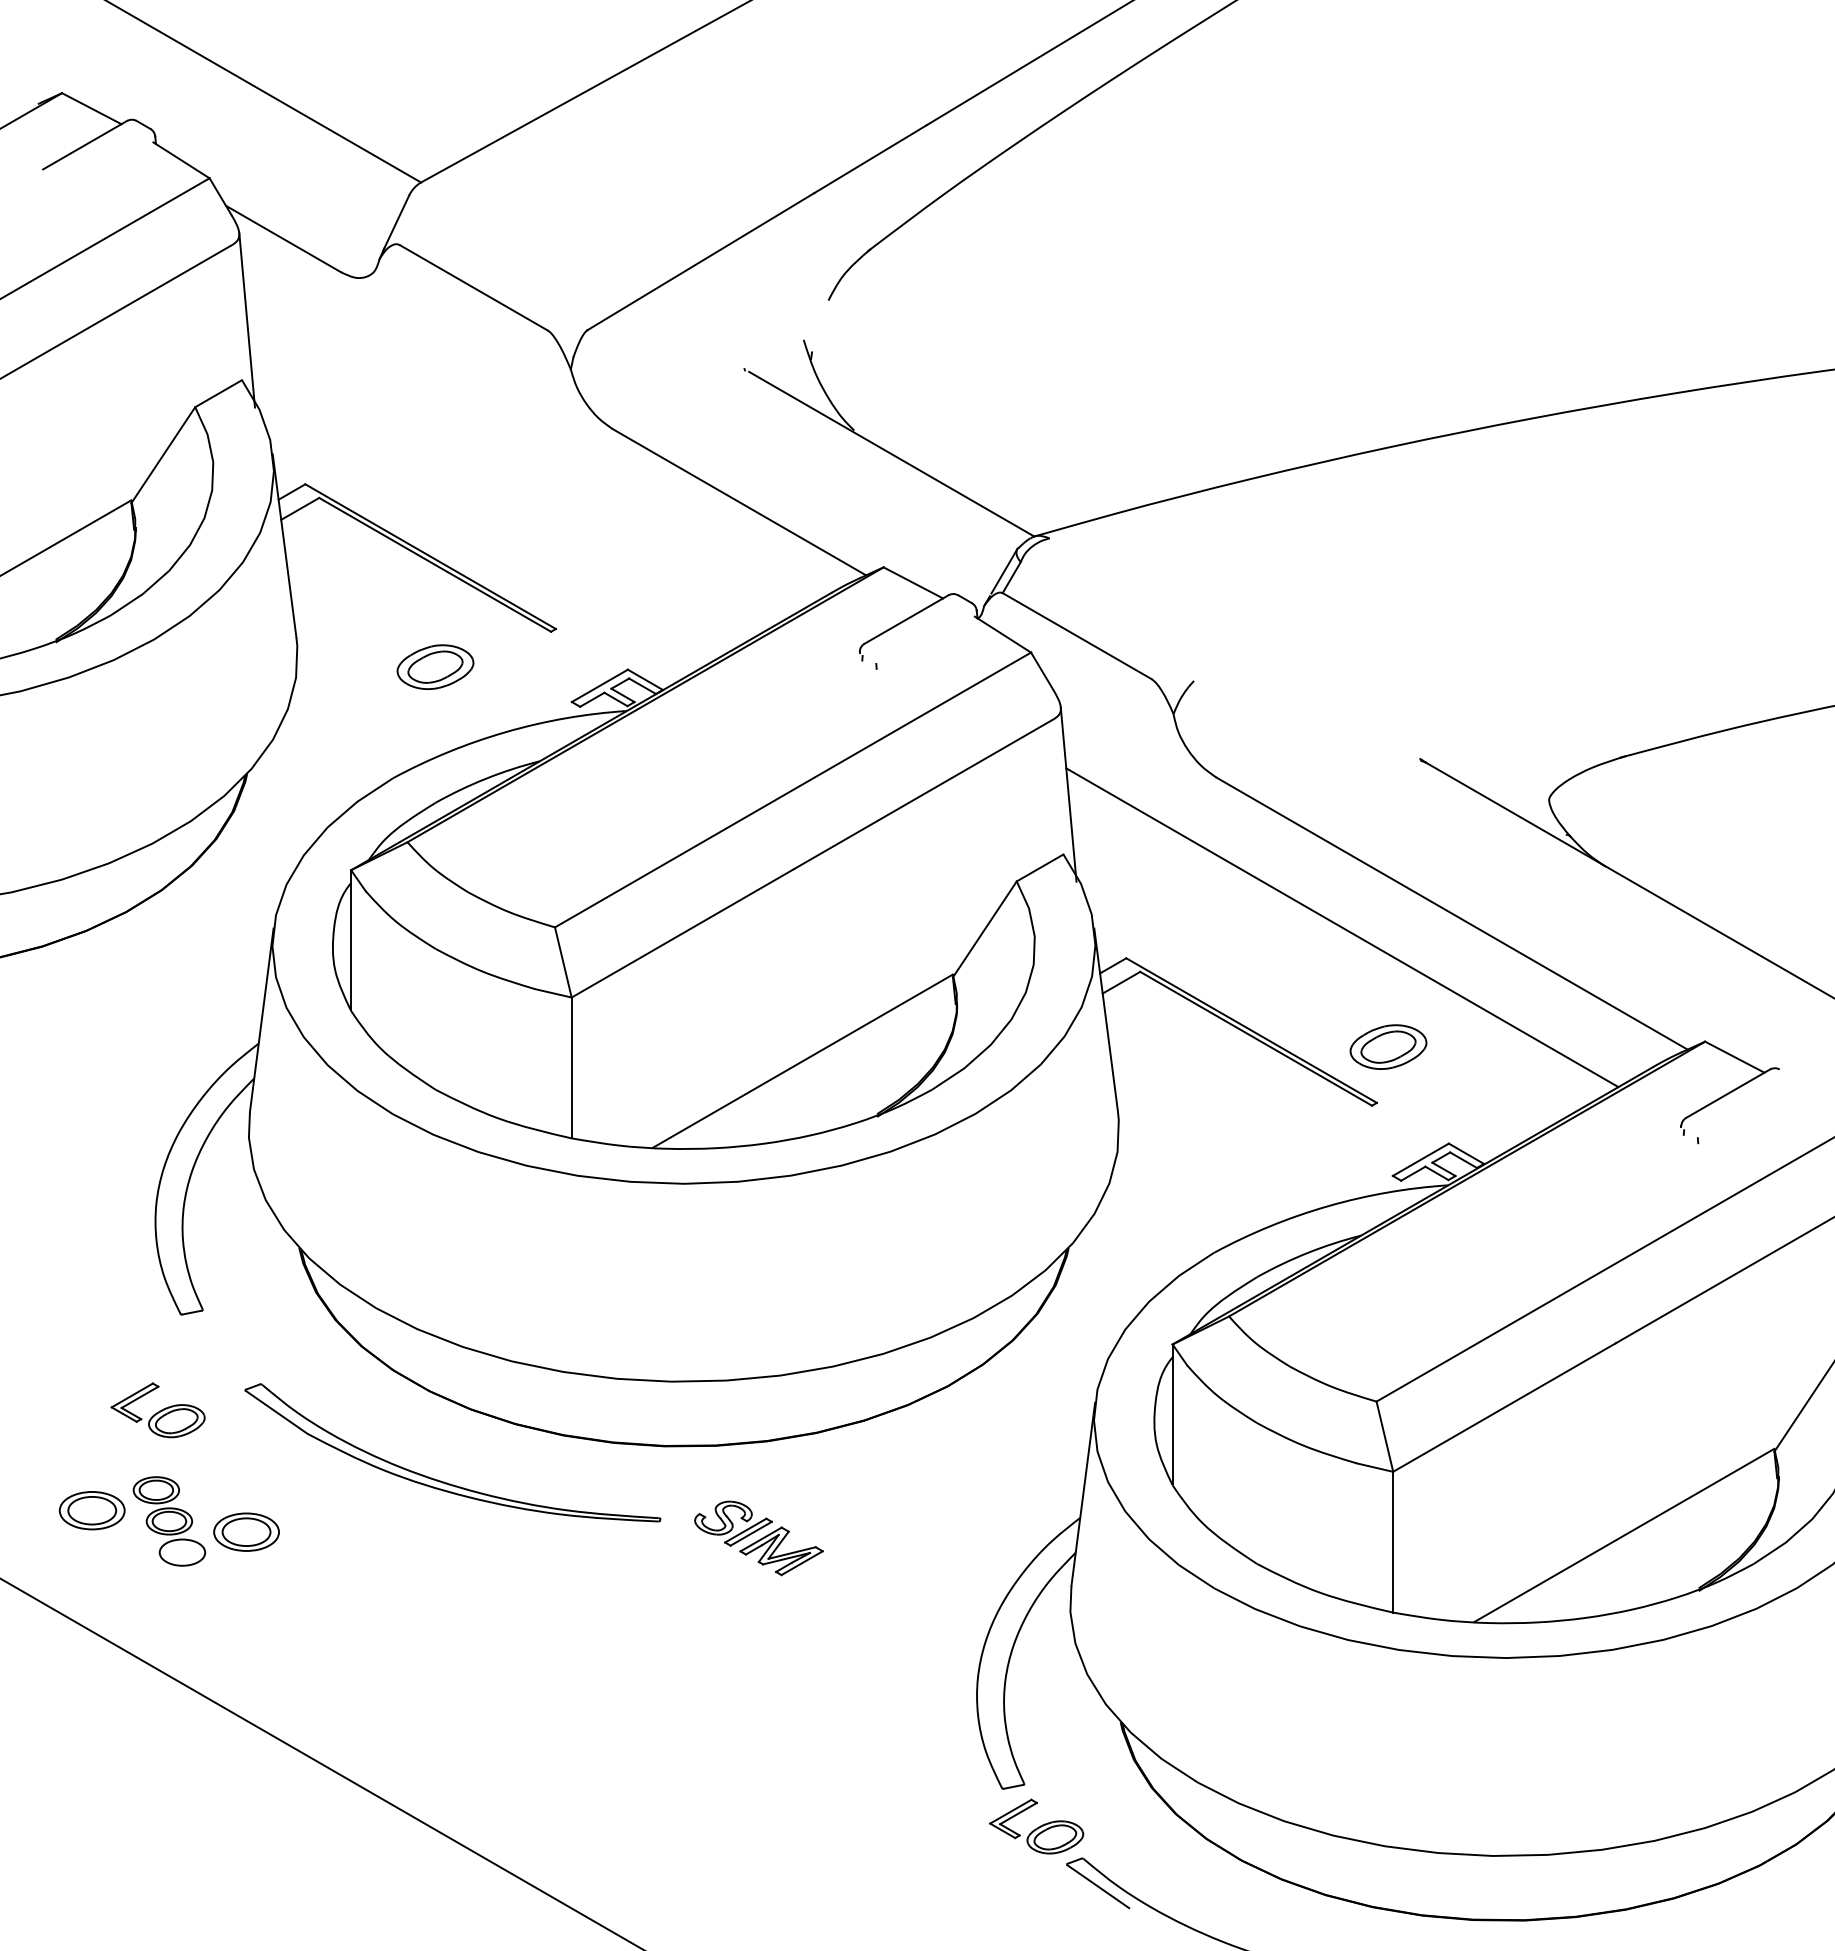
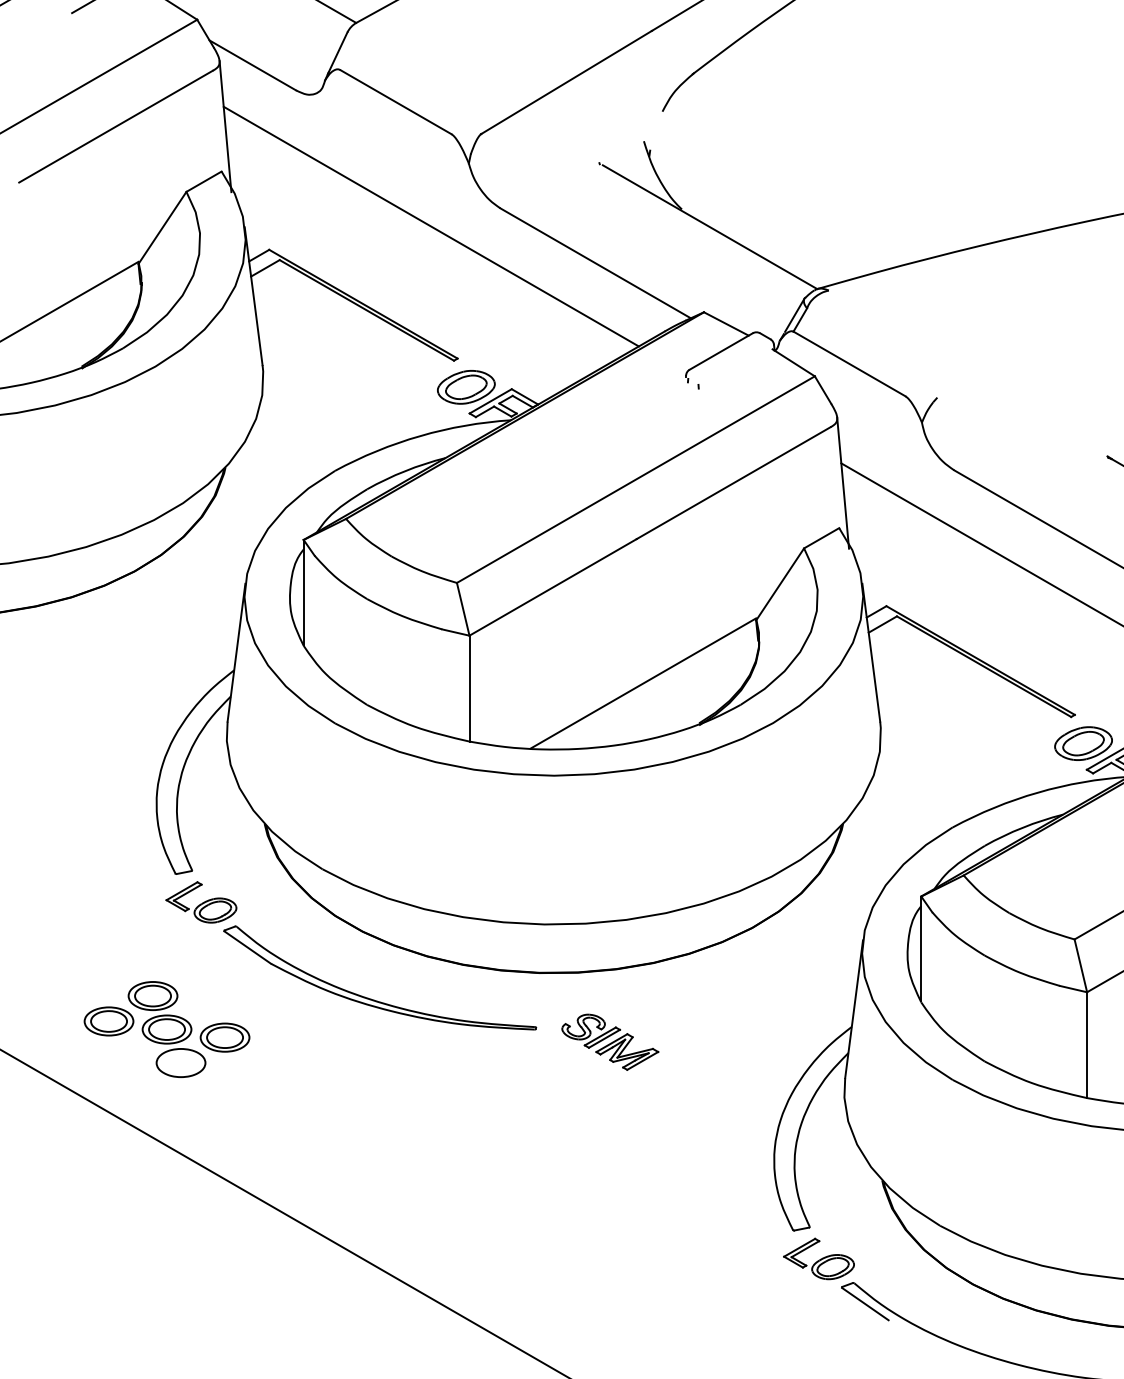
line: (520, 453) -> (431, 226), added
part: (435, 666) -> (466, 386), moved
part: (1388, 1046) -> (1083, 743), moved
part: (157, 1410) -> (200, 902), moved
part: (169, 1521) -> (167, 1029), size x1.43

